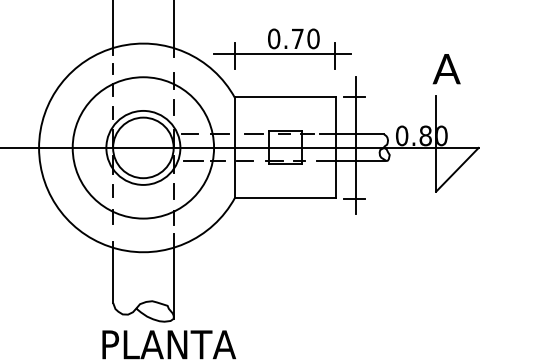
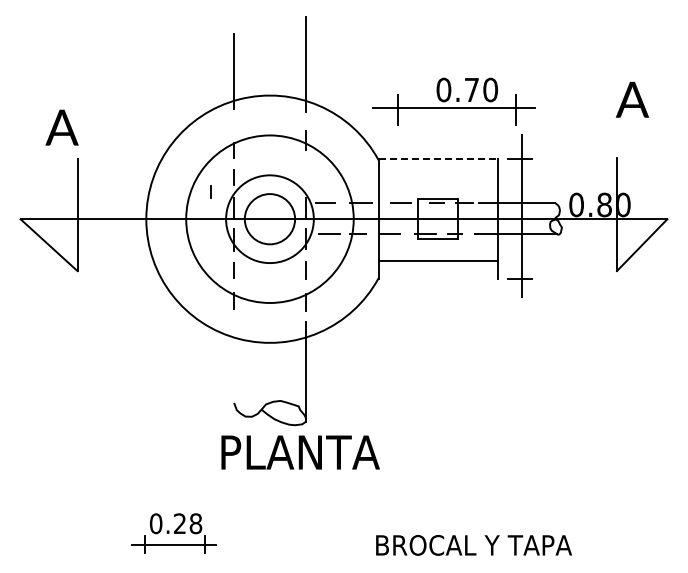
part: (282, 48) -> (453, 101), moved
line: (112, 68) -> (210, 191), moved
text: (445, 68) -> (631, 99), moved
line: (285, 97) -> (438, 159), solid -> dashed
line: (173, 106) -> (305, 170), removed
circle: (142, 148) -> (269, 219), size x0.7
line: (285, 197) -> (438, 260), moved
line: (113, 272) -> (234, 366), removed

